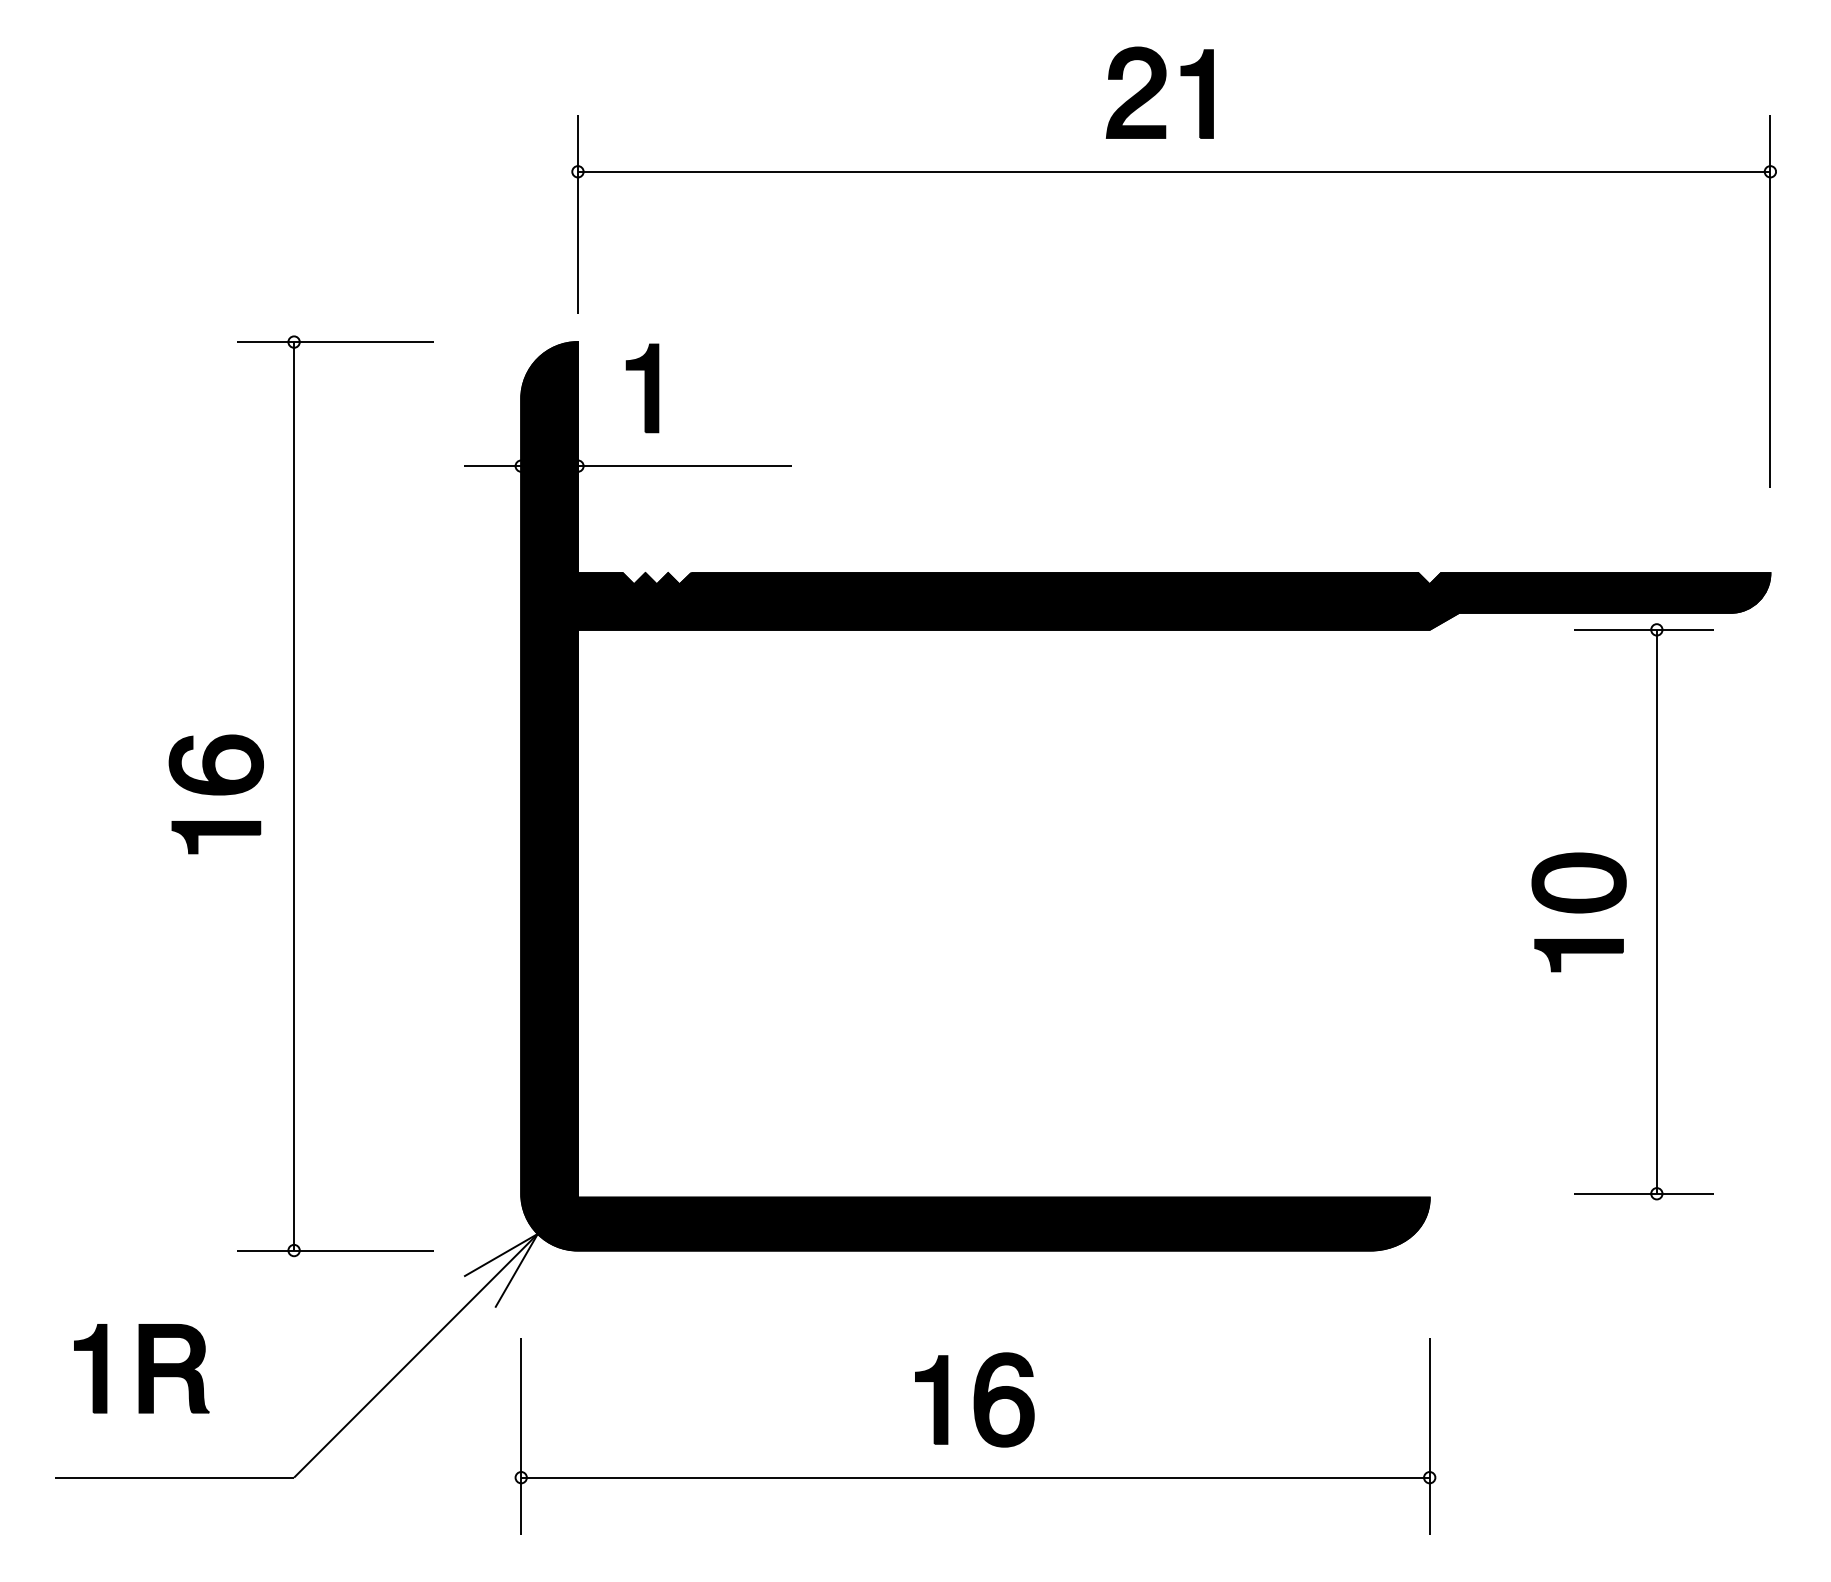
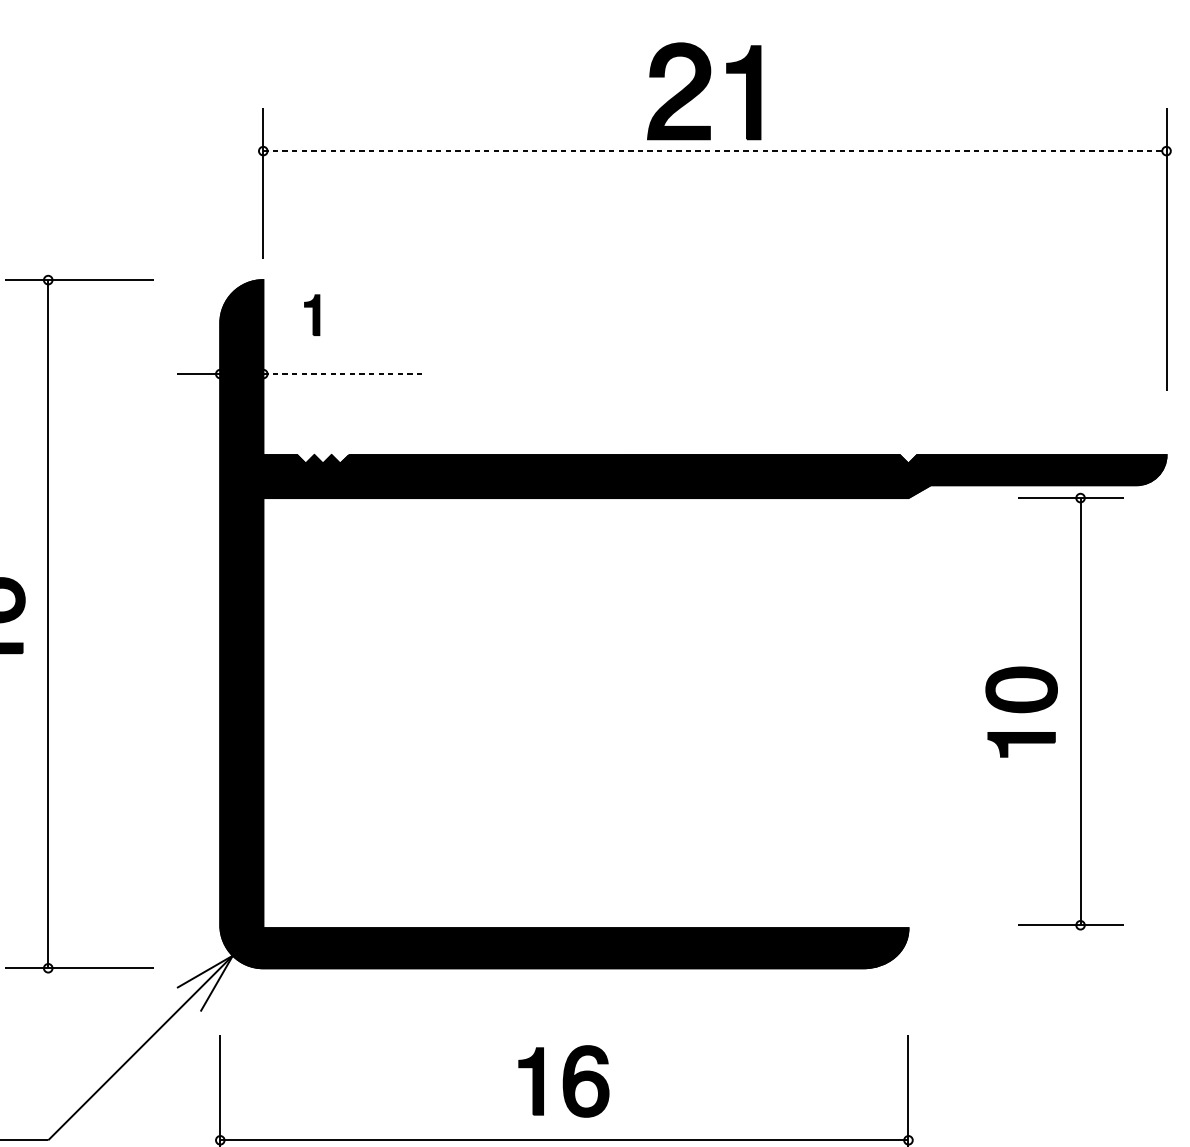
part: (1159, 92) -> (703, 91), size x1.4
line: (1174, 171) -> (715, 150), solid -> dashed
part: (642, 388) -> (312, 315), size x0.6
line: (685, 466) -> (344, 374), solid -> dashed

